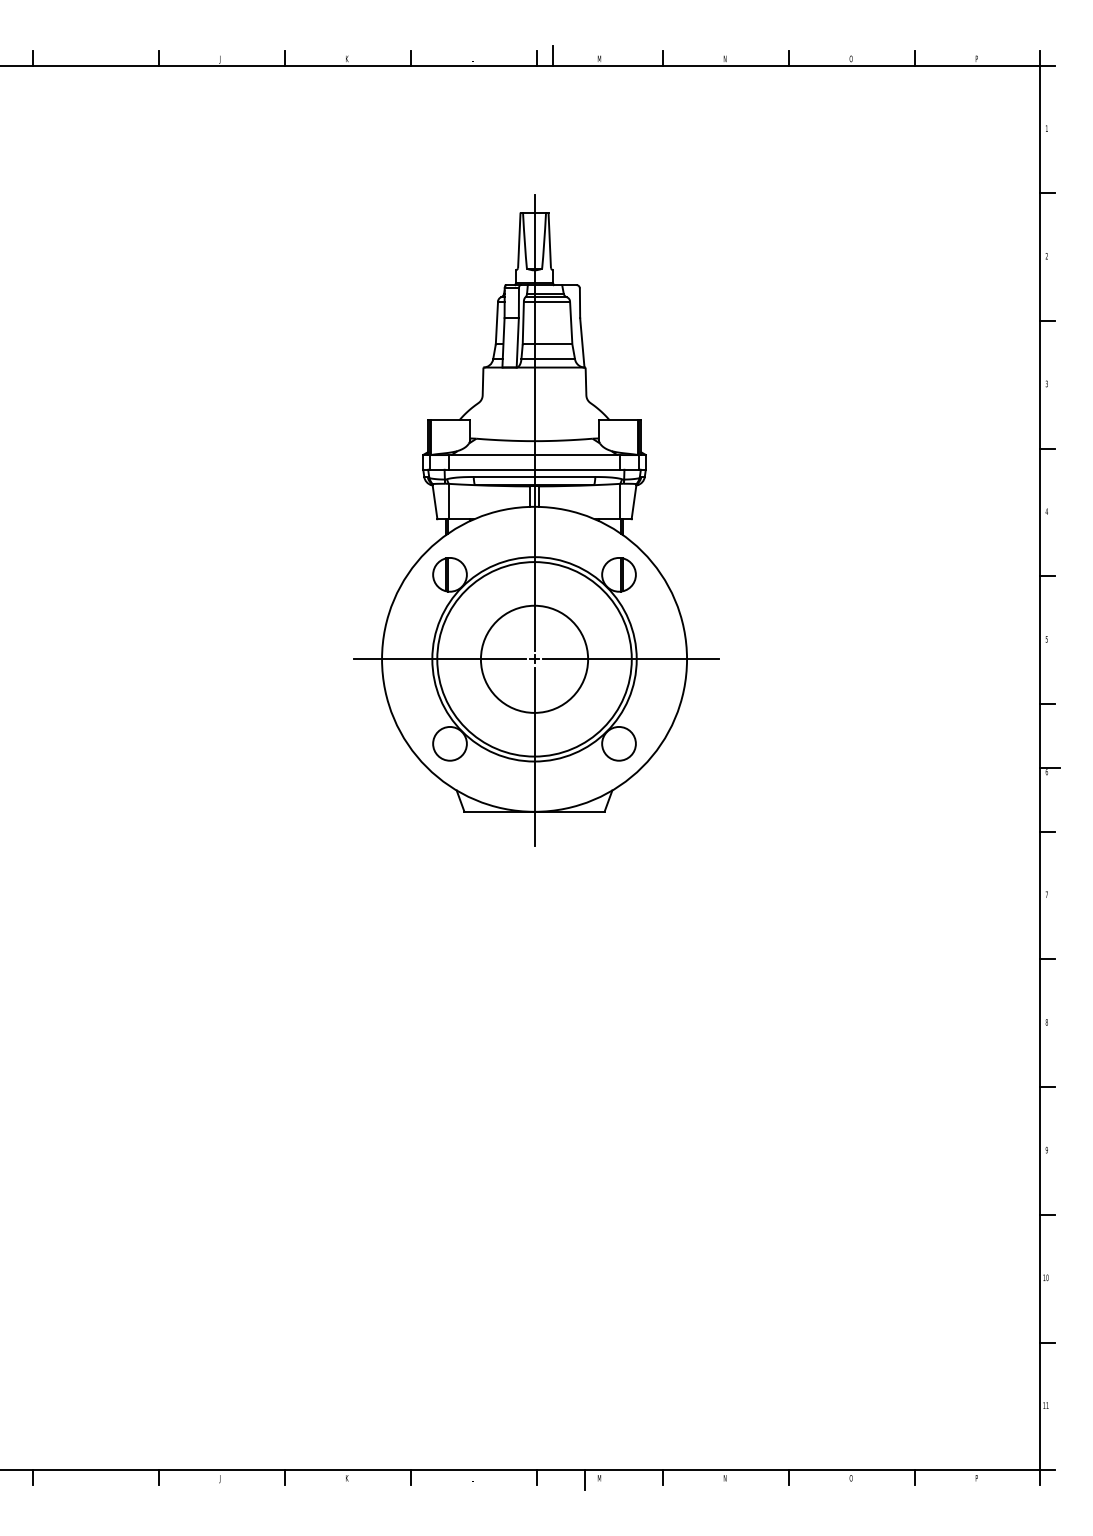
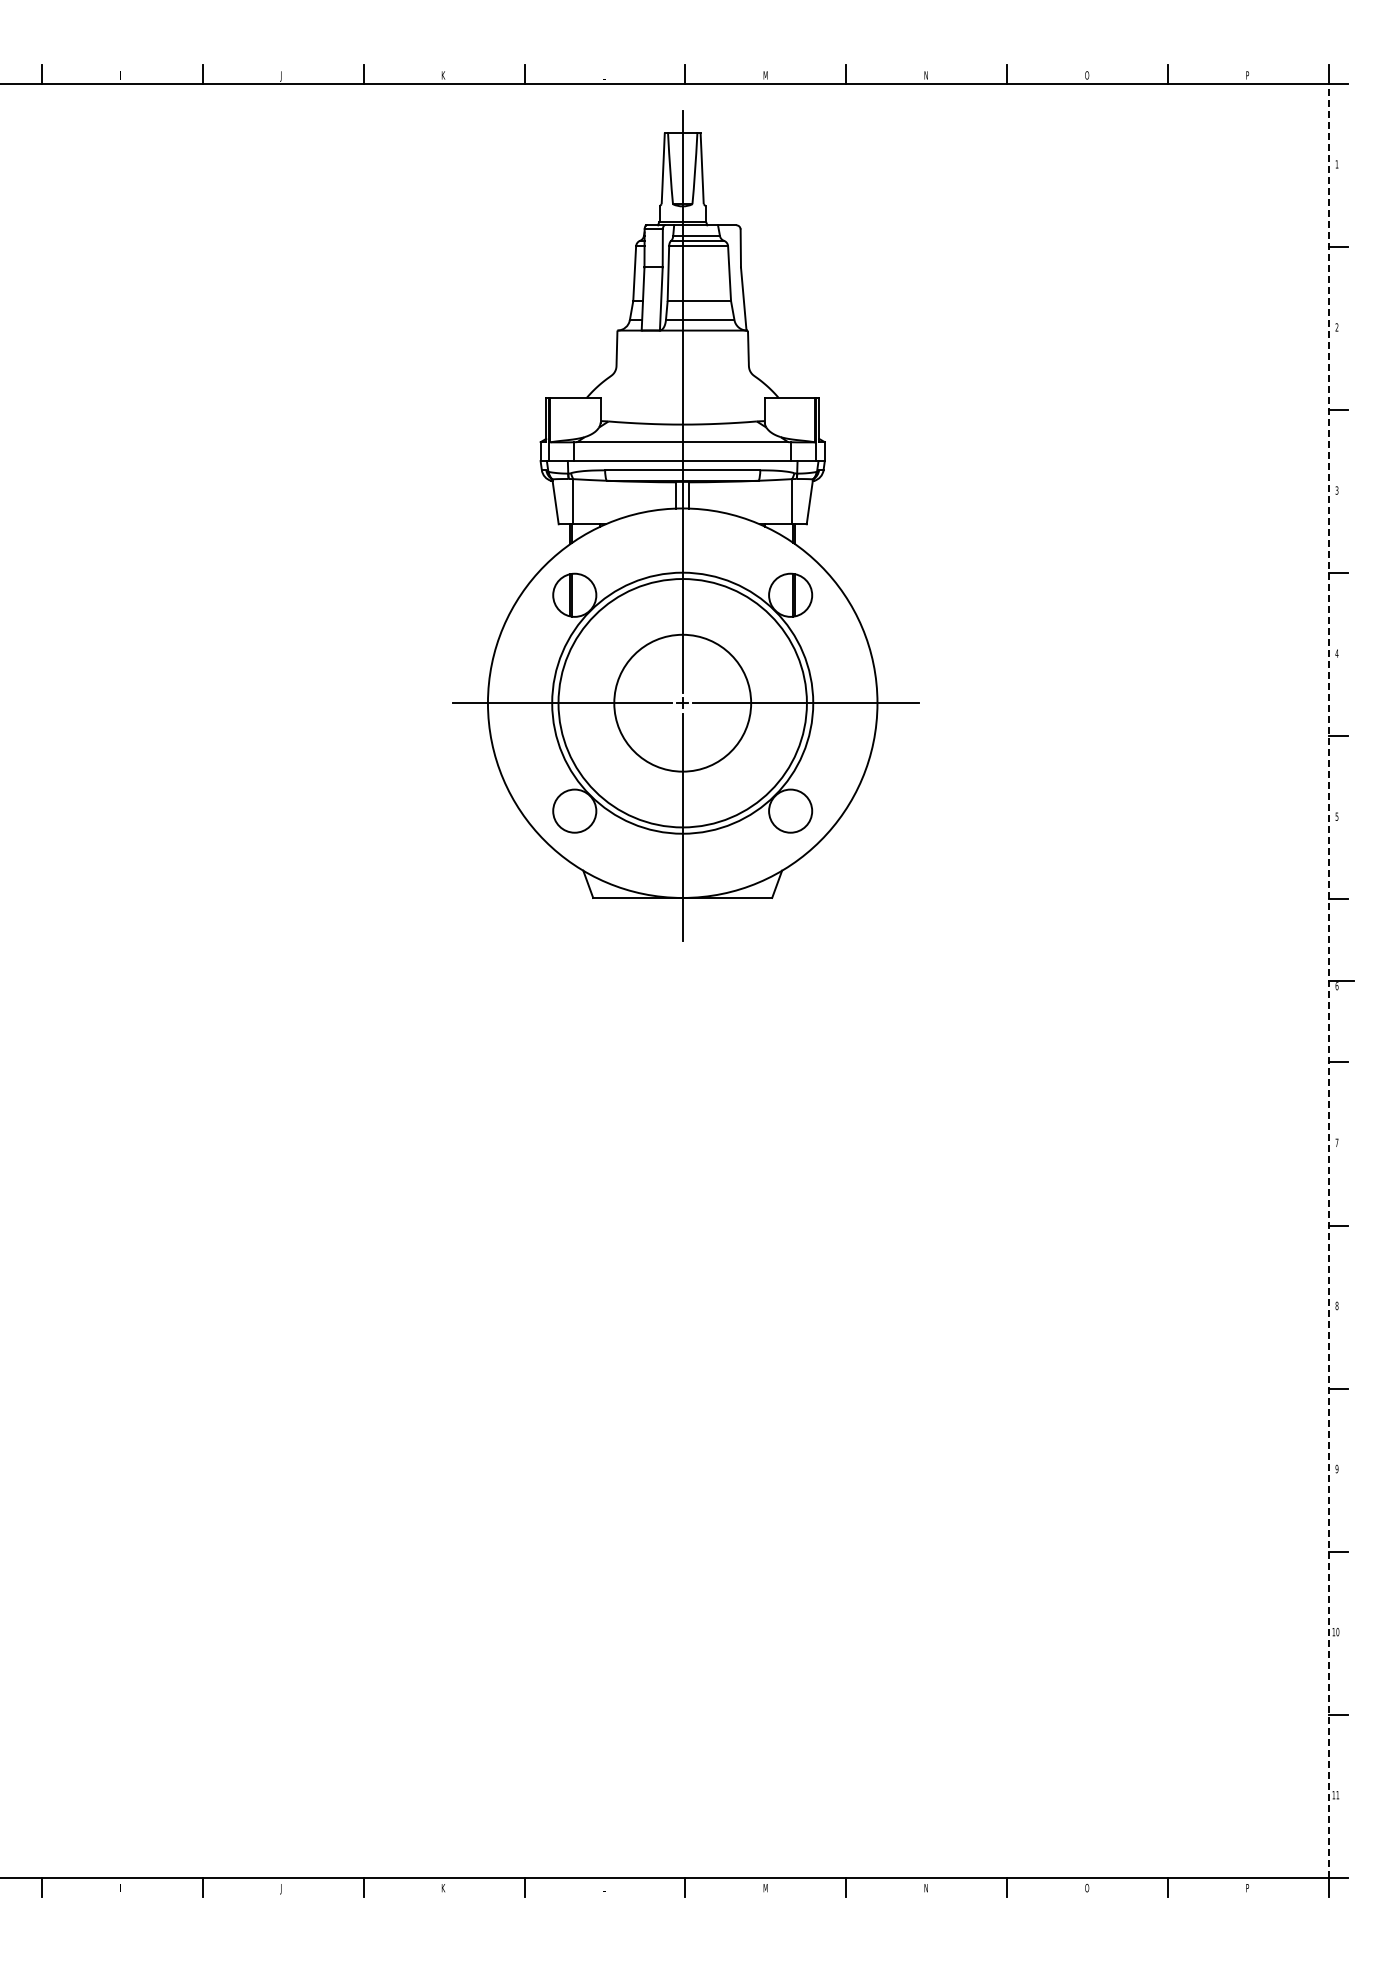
line: (552, 55) -> (705, 71), removed
part: (536, 520) -> (685, 525), moved
line: (1040, 767) -> (1328, 980), solid -> dashed
line: (585, 1480) -> (747, 1890), removed

